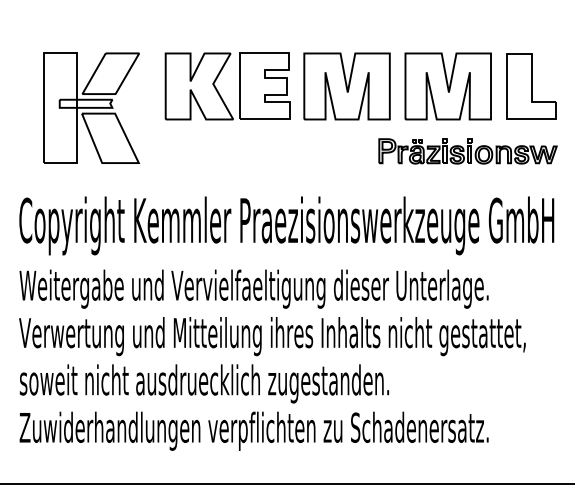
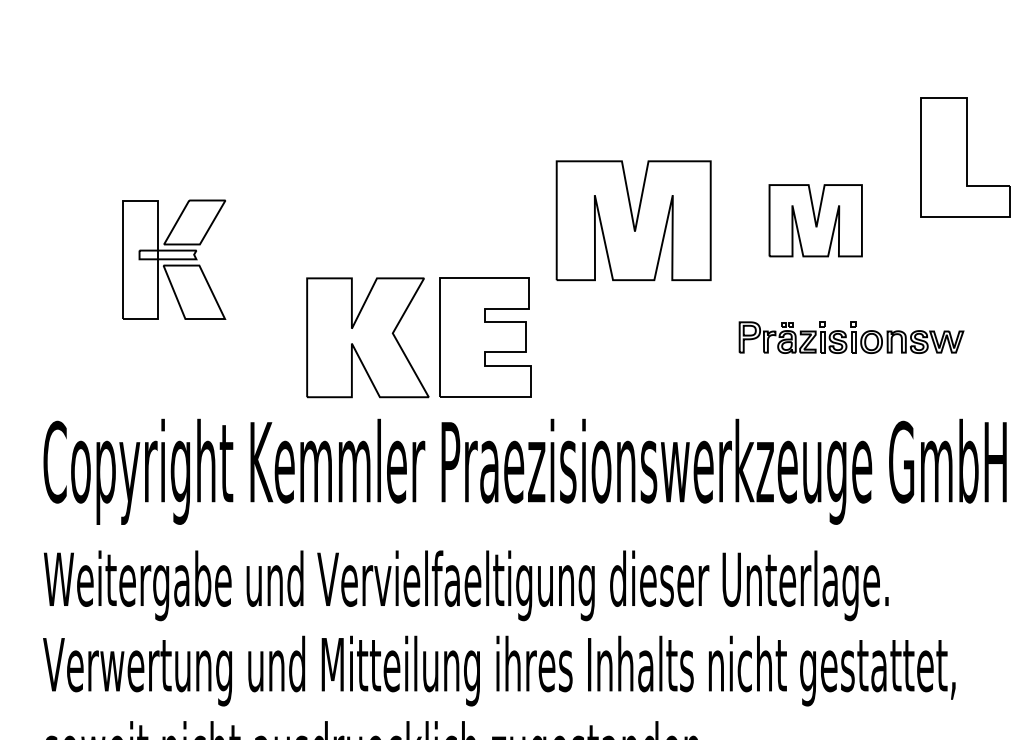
part: (447, 86) -> (814, 220), size x0.6
part: (531, 86) -> (965, 157), moved
part: (219, 92) -> (403, 348), moved
part: (91, 107) -> (173, 258), size x0.6
part: (467, 151) -> (850, 337), size x0.7

